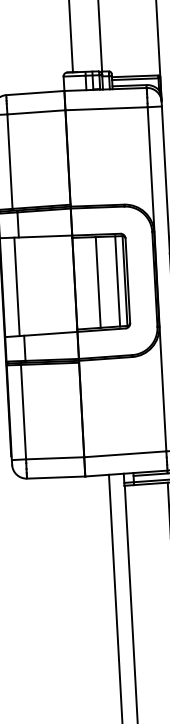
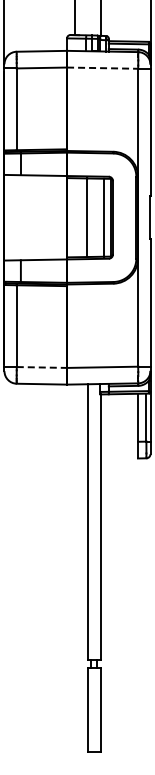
line: (106, 109) -> (102, 68), solid -> dashed
line: (17, 286) -> (17, 217), removed
line: (55, 458) -> (42, 367), solid -> dashed

